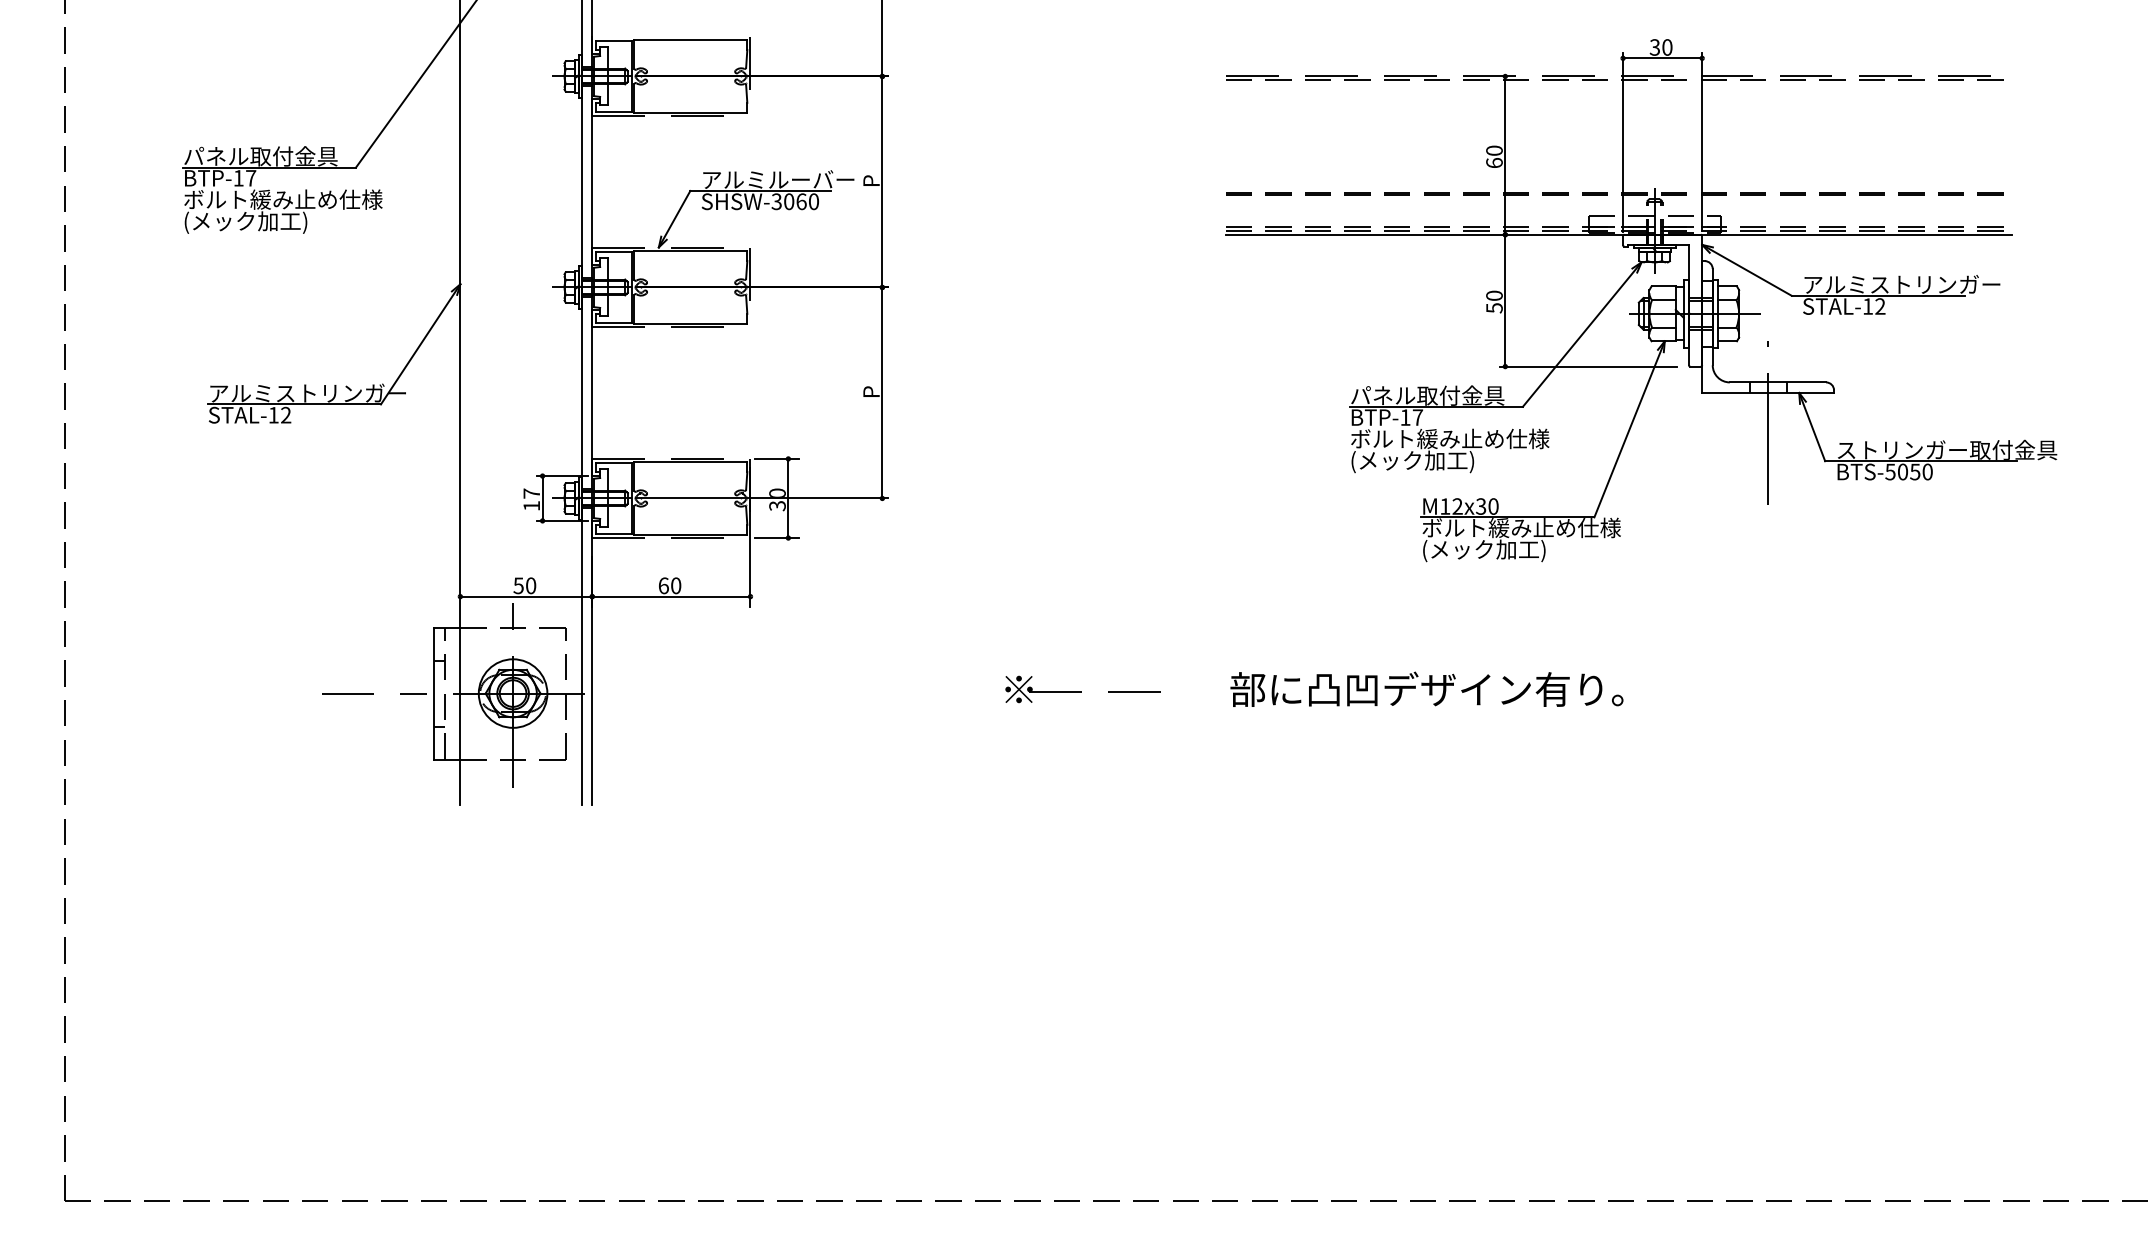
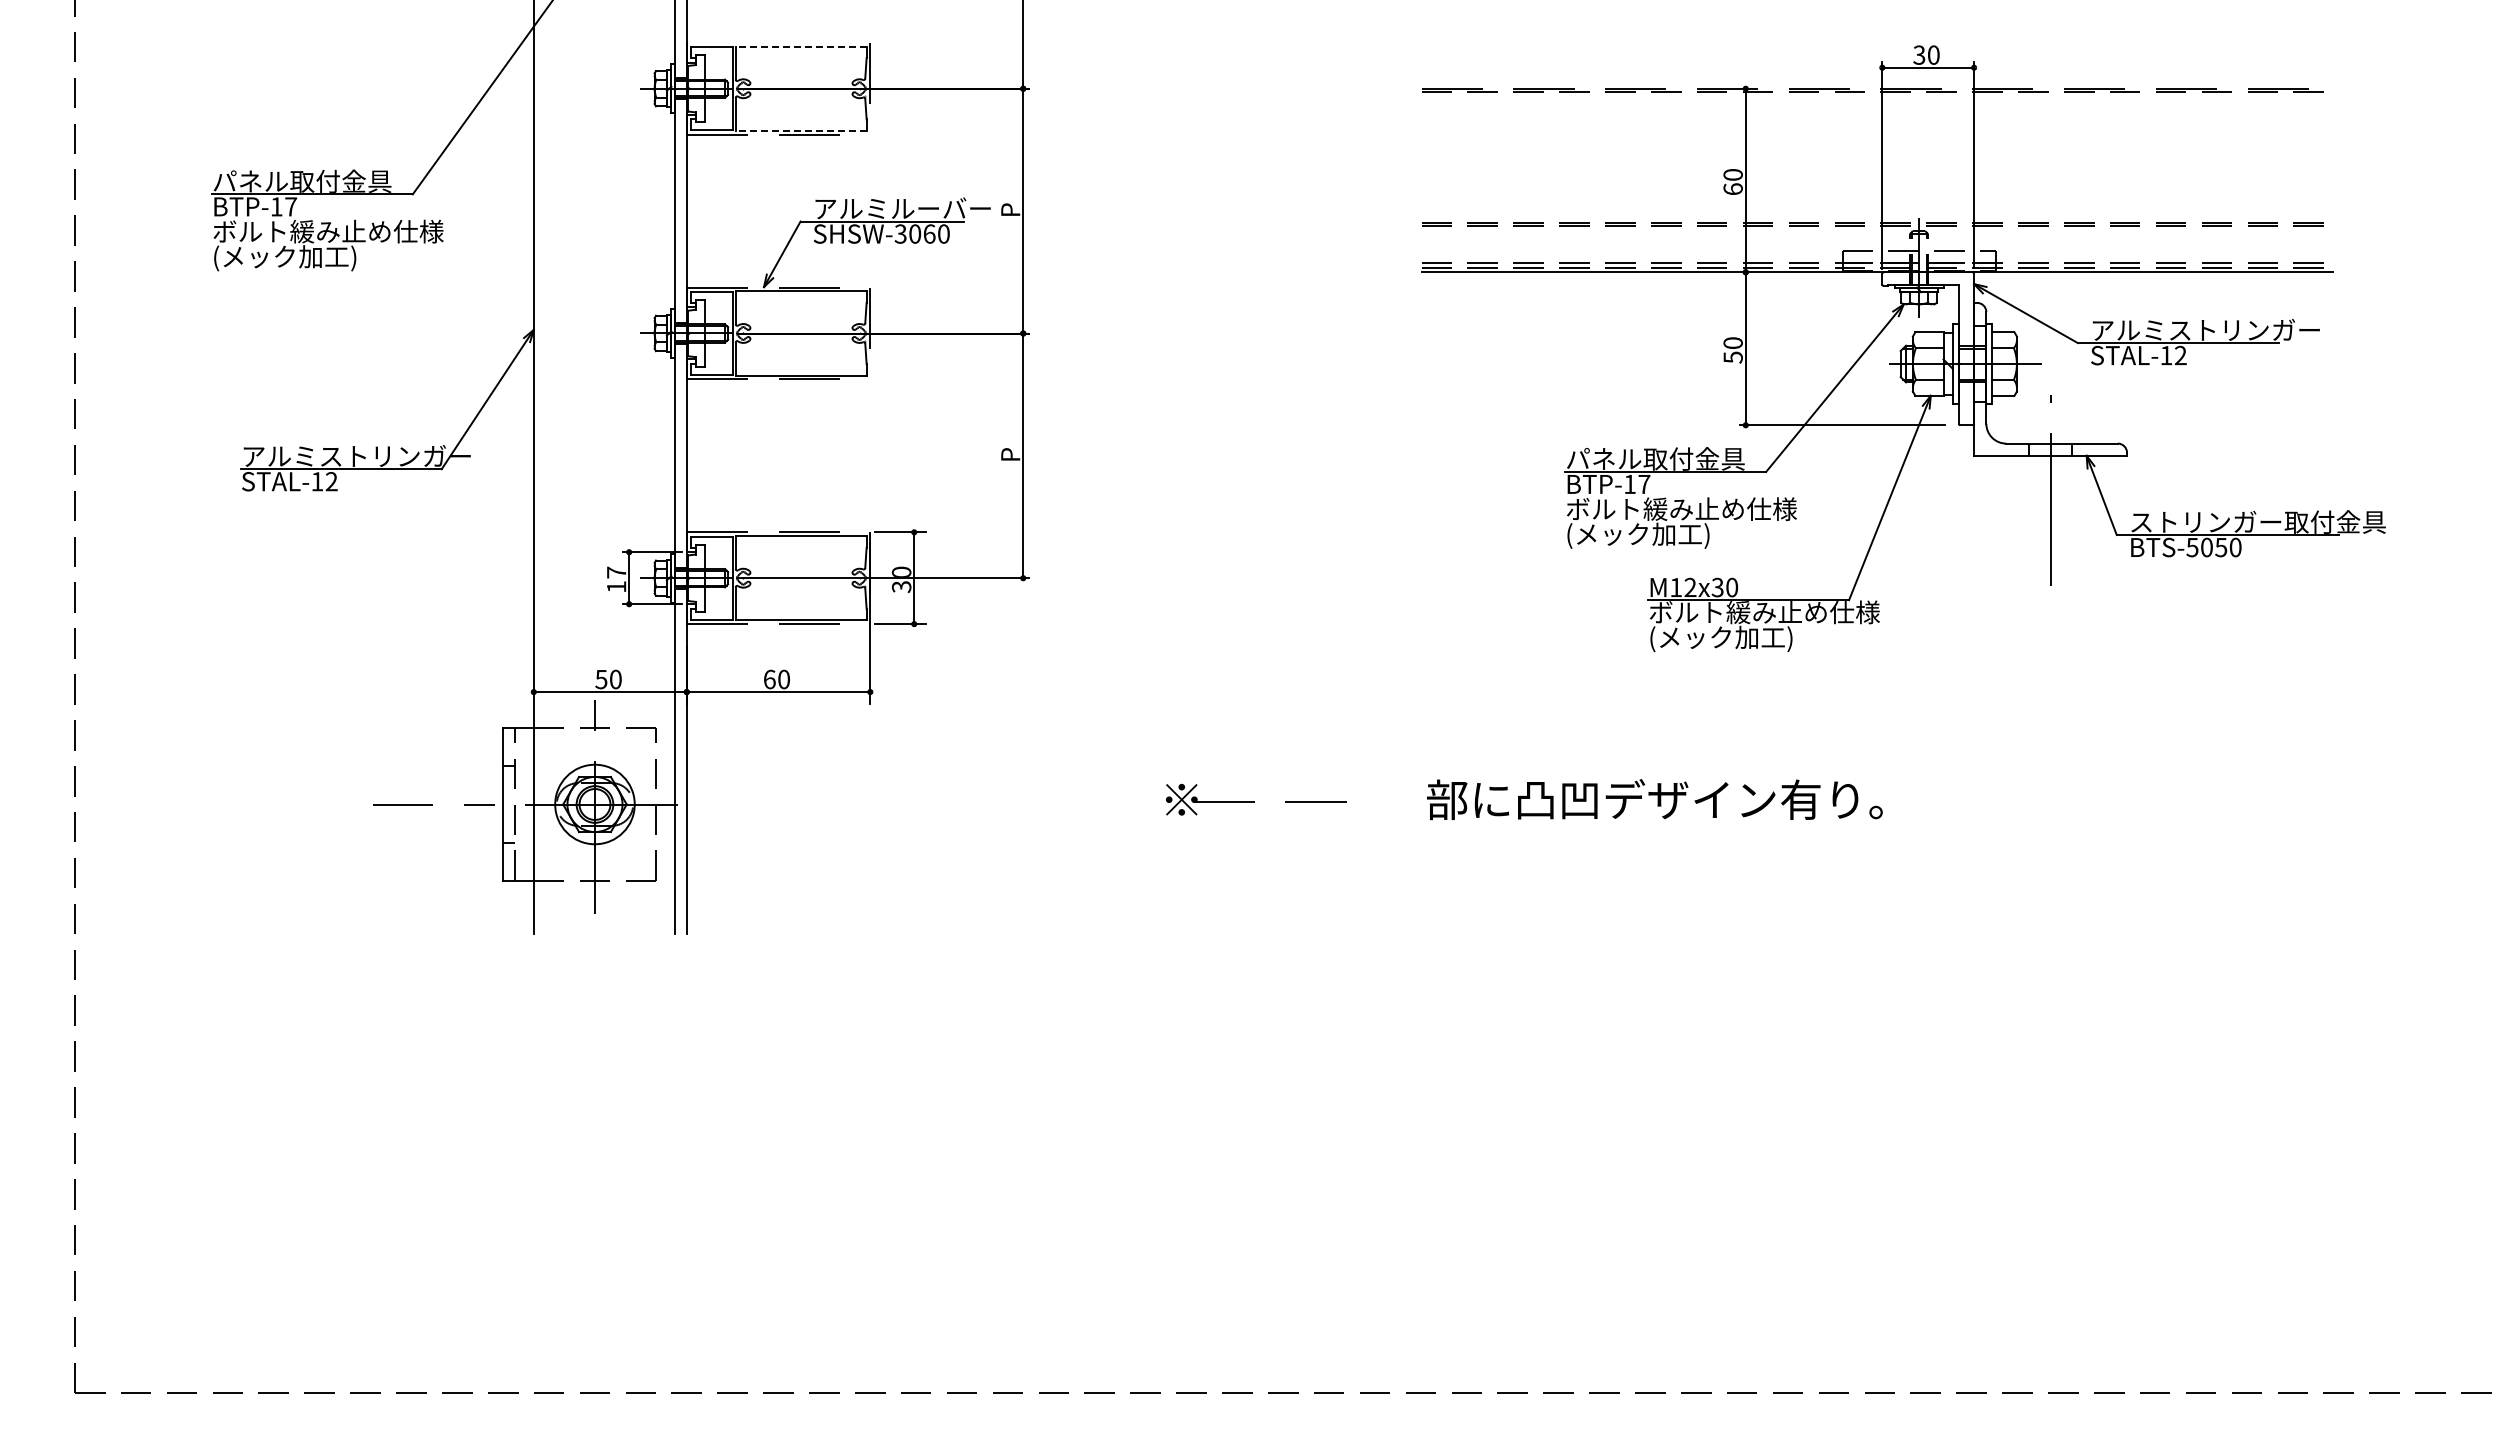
line: (690, 40) -> (800, 46), solid -> dashed
line: (690, 112) -> (800, 130), solid -> dashed

